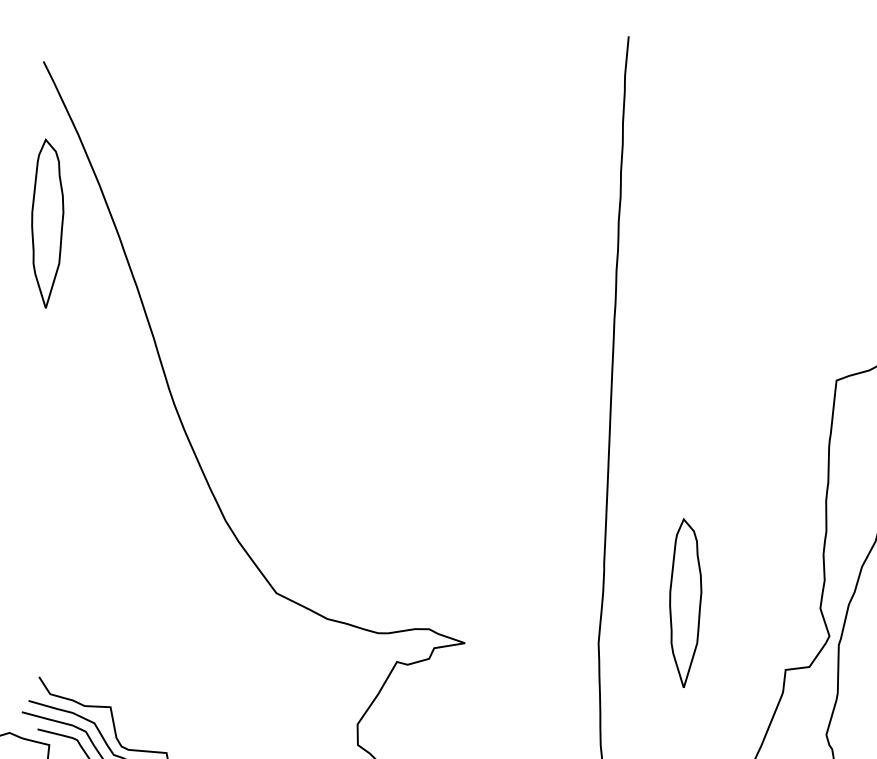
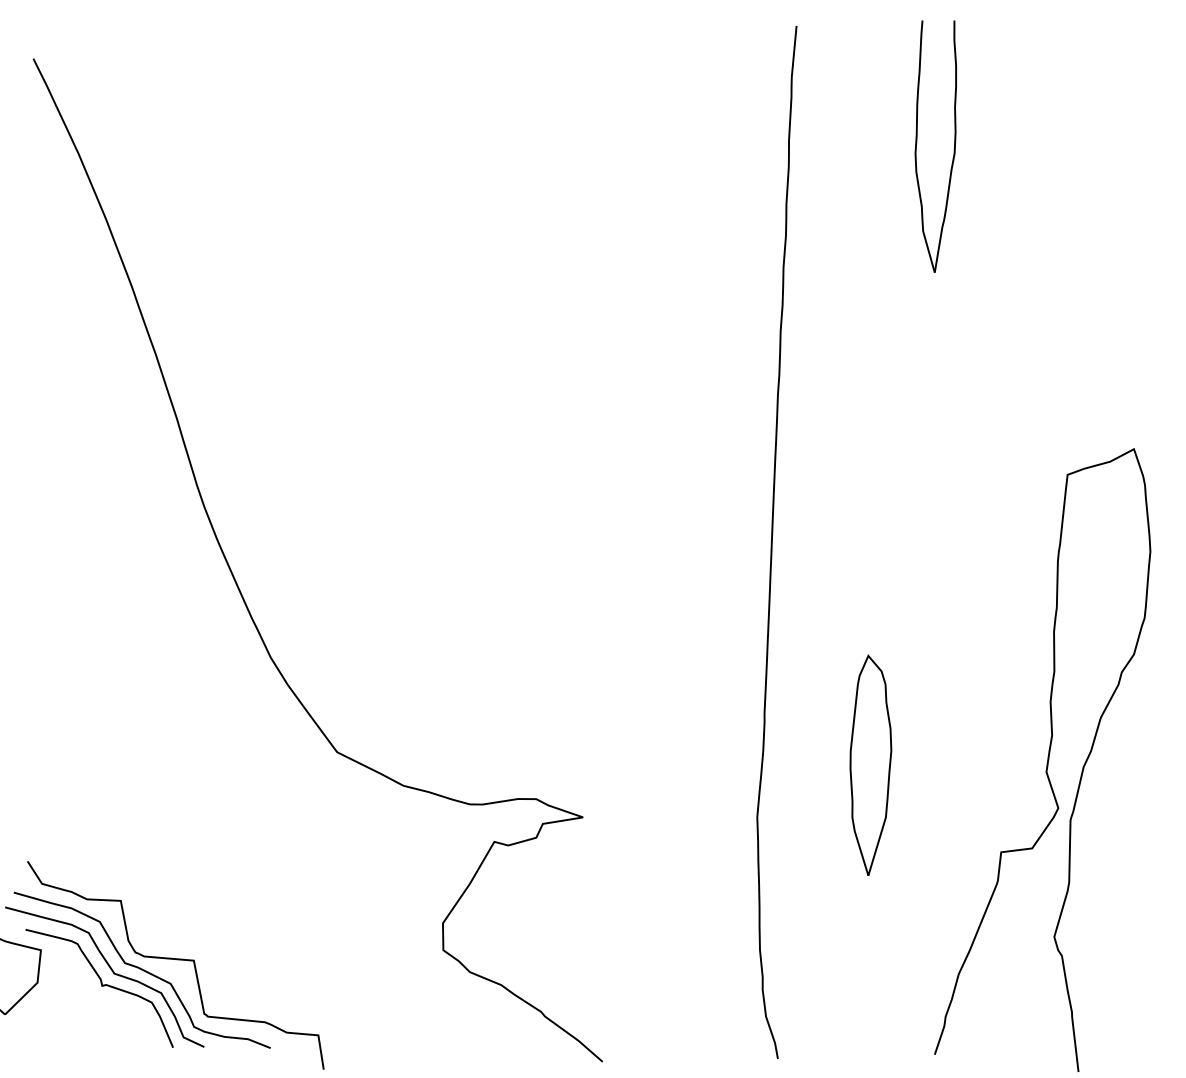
part: (721, 126) -> (917, 143), added
part: (47, 223) -> (38, 269), removed

